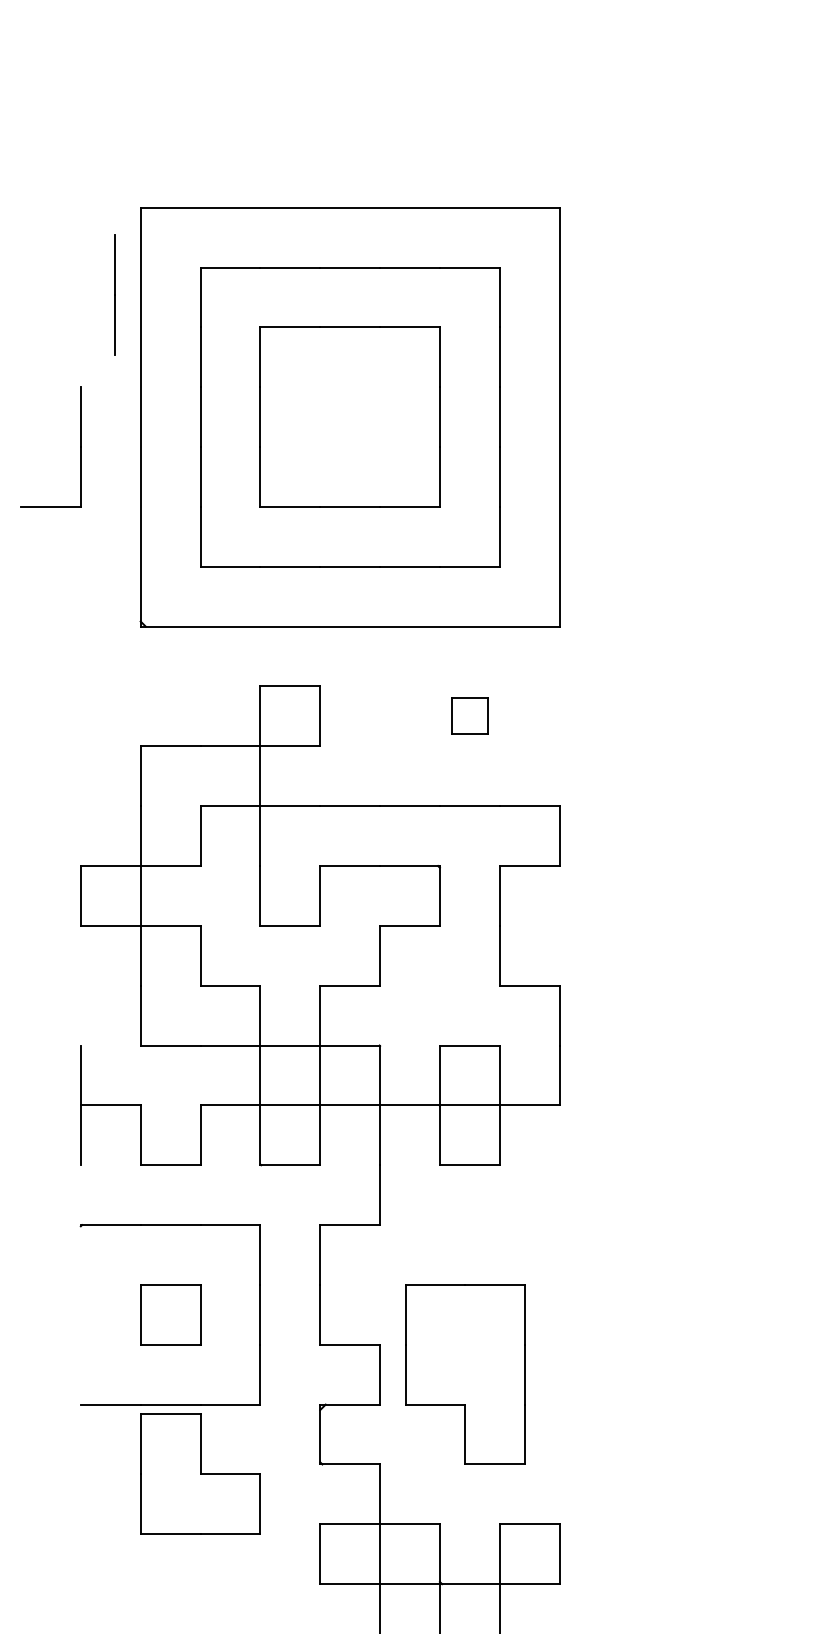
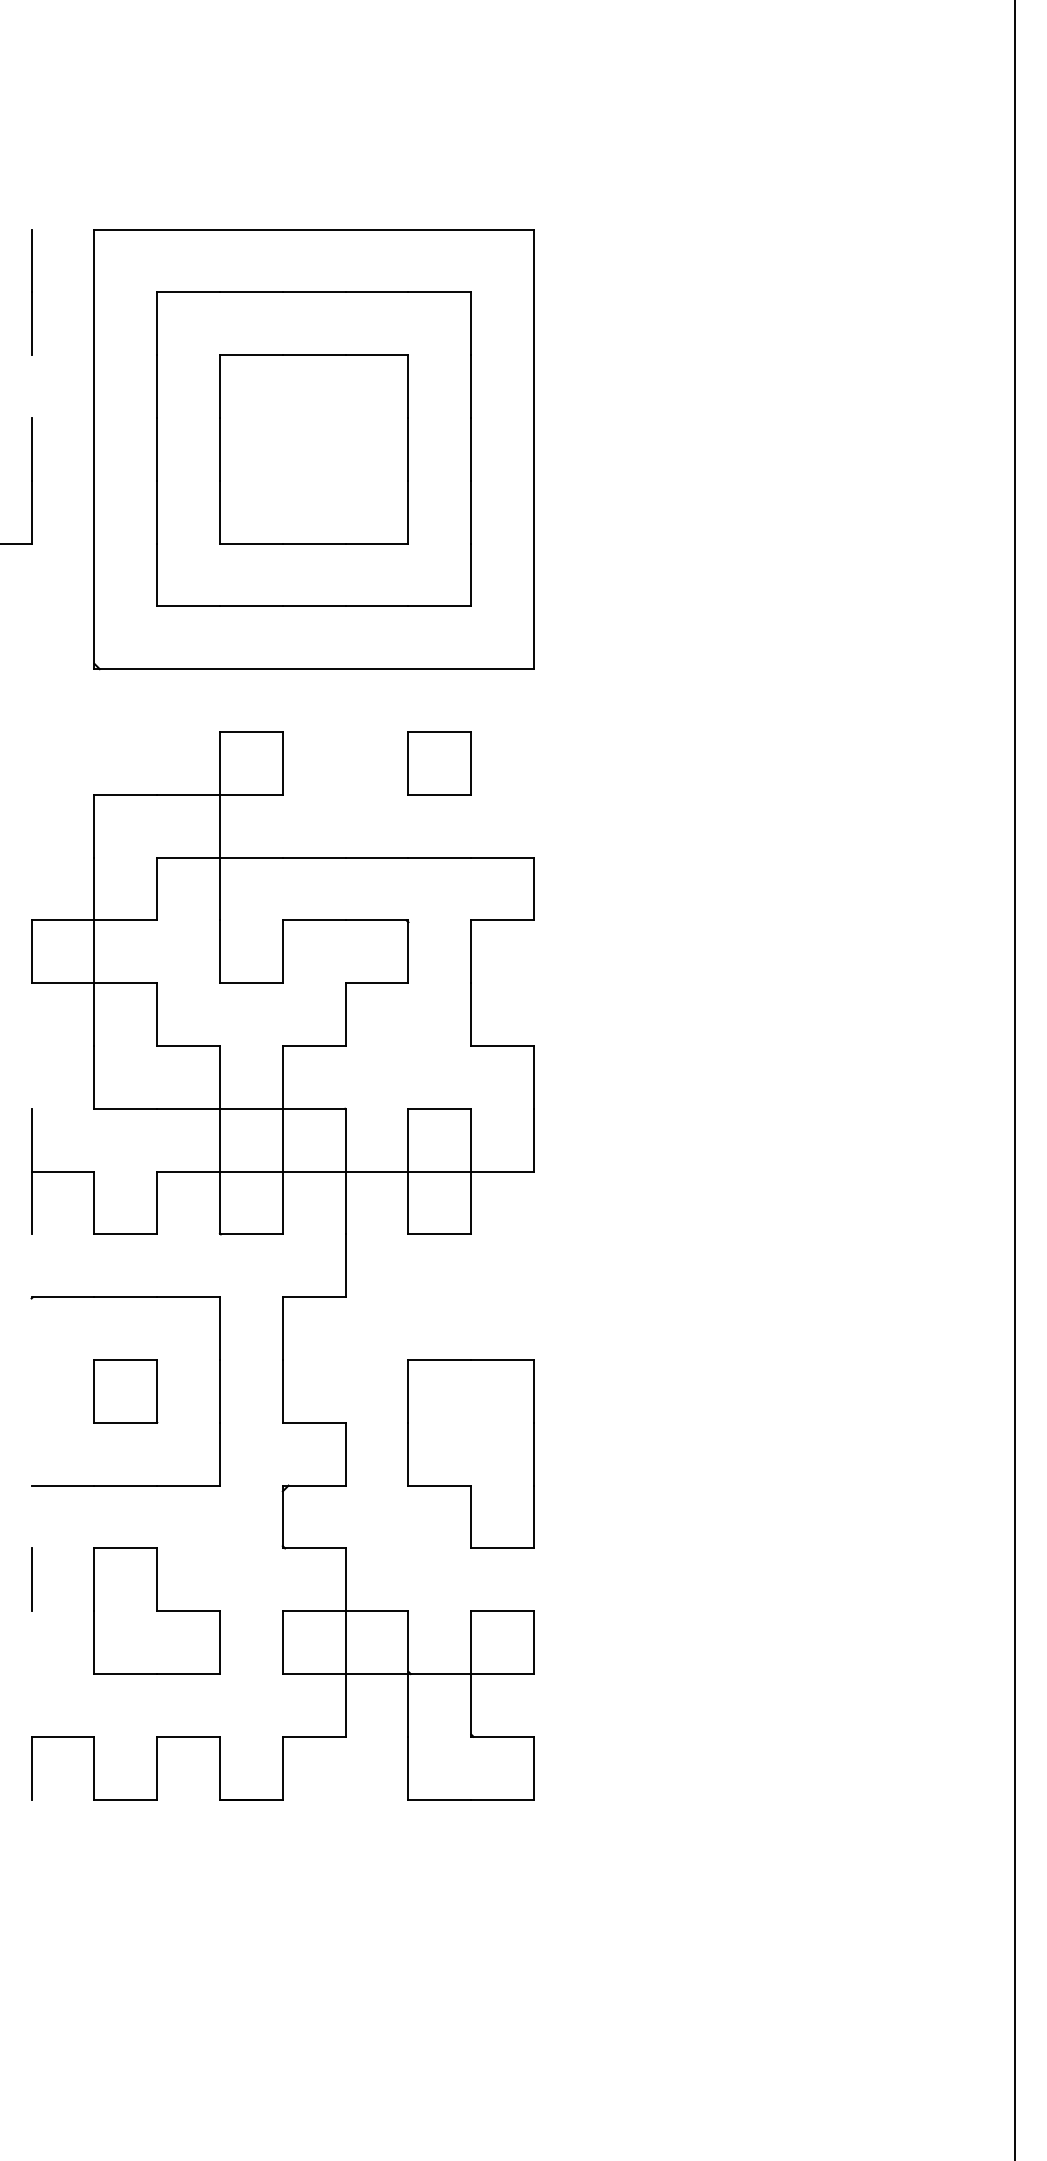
line: (115, 295) -> (31, 292), moved
part: (469, 716) -> (439, 763), size x1.67
part: (464, 1374) -> (470, 1453), moved
part: (199, 1473) -> (156, 1610), moved
line: (80, 1494) -> (31, 1579), added

